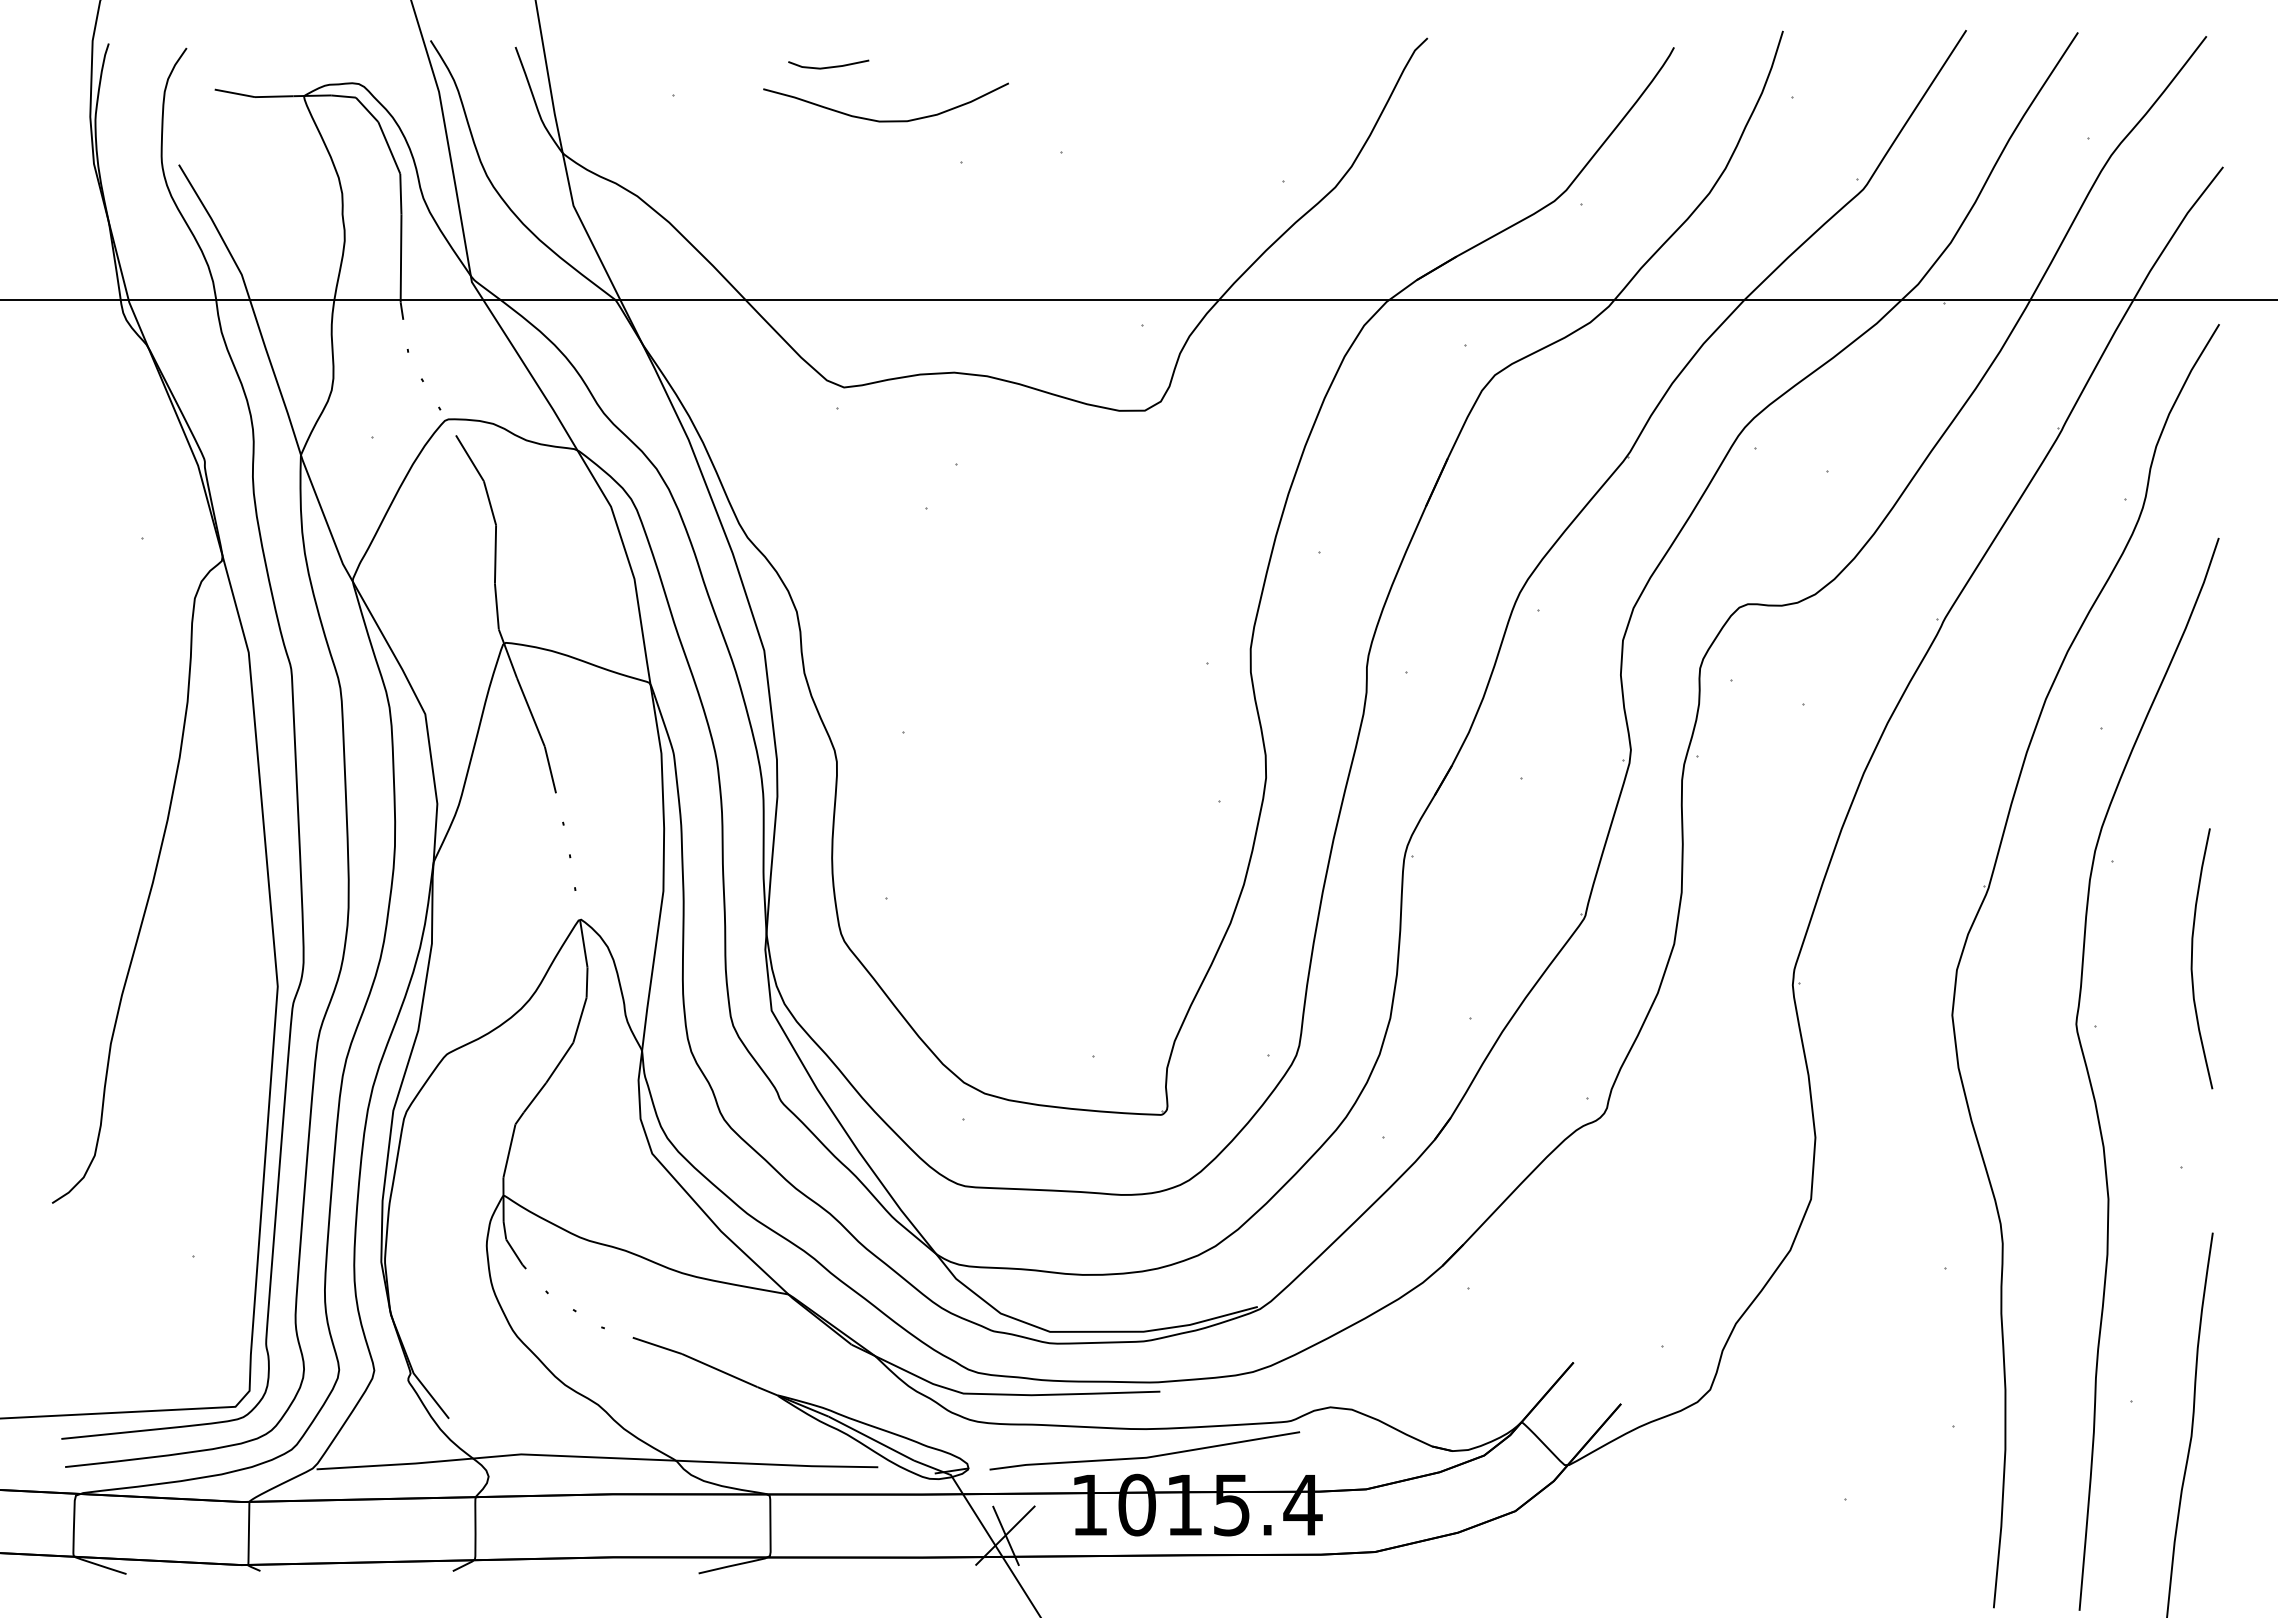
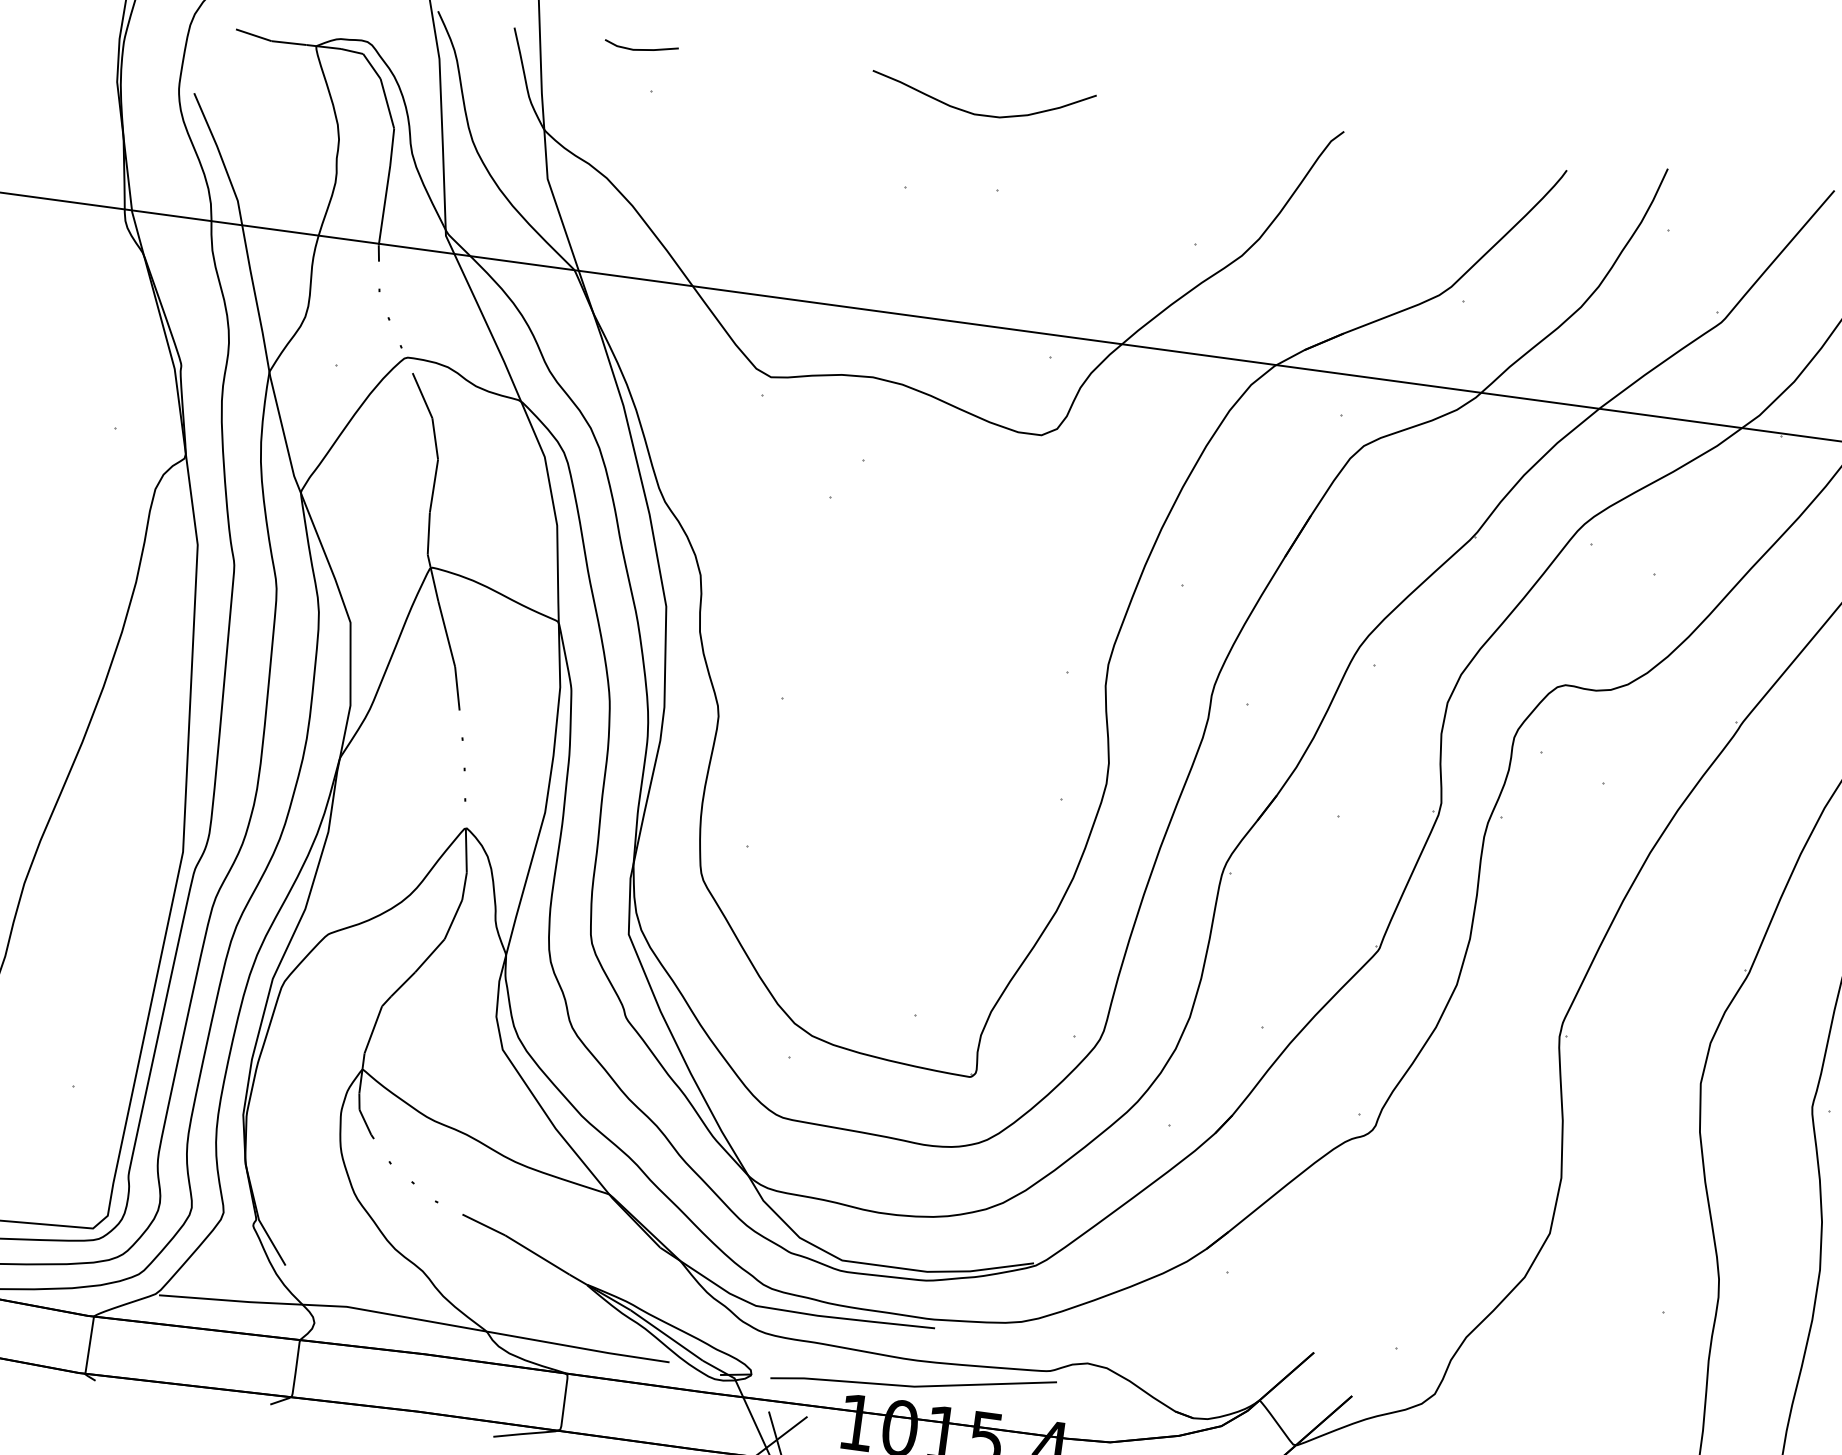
line: (828, 66) -> (641, 48), moved
curve: (885, 120) -> (980, 114), moved

